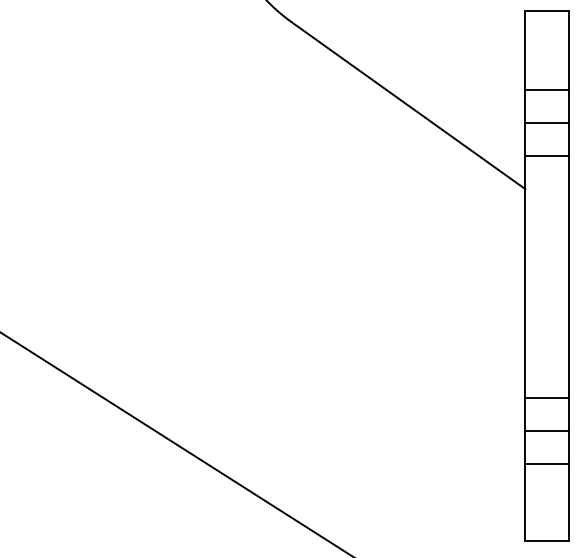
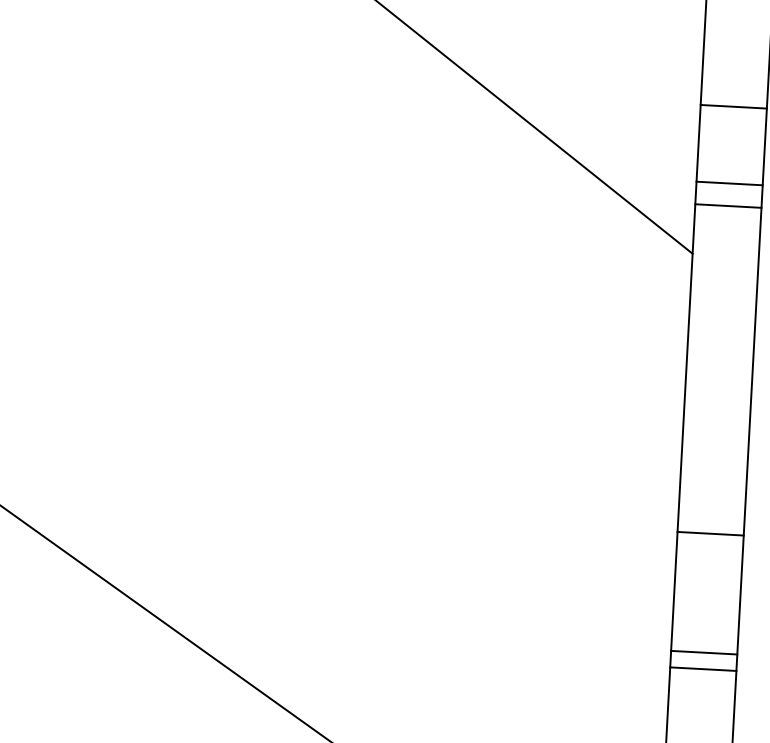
line: (547, 123) -> (729, 183), moved
line: (547, 397) -> (710, 533), moved
line: (547, 430) -> (704, 652), moved

